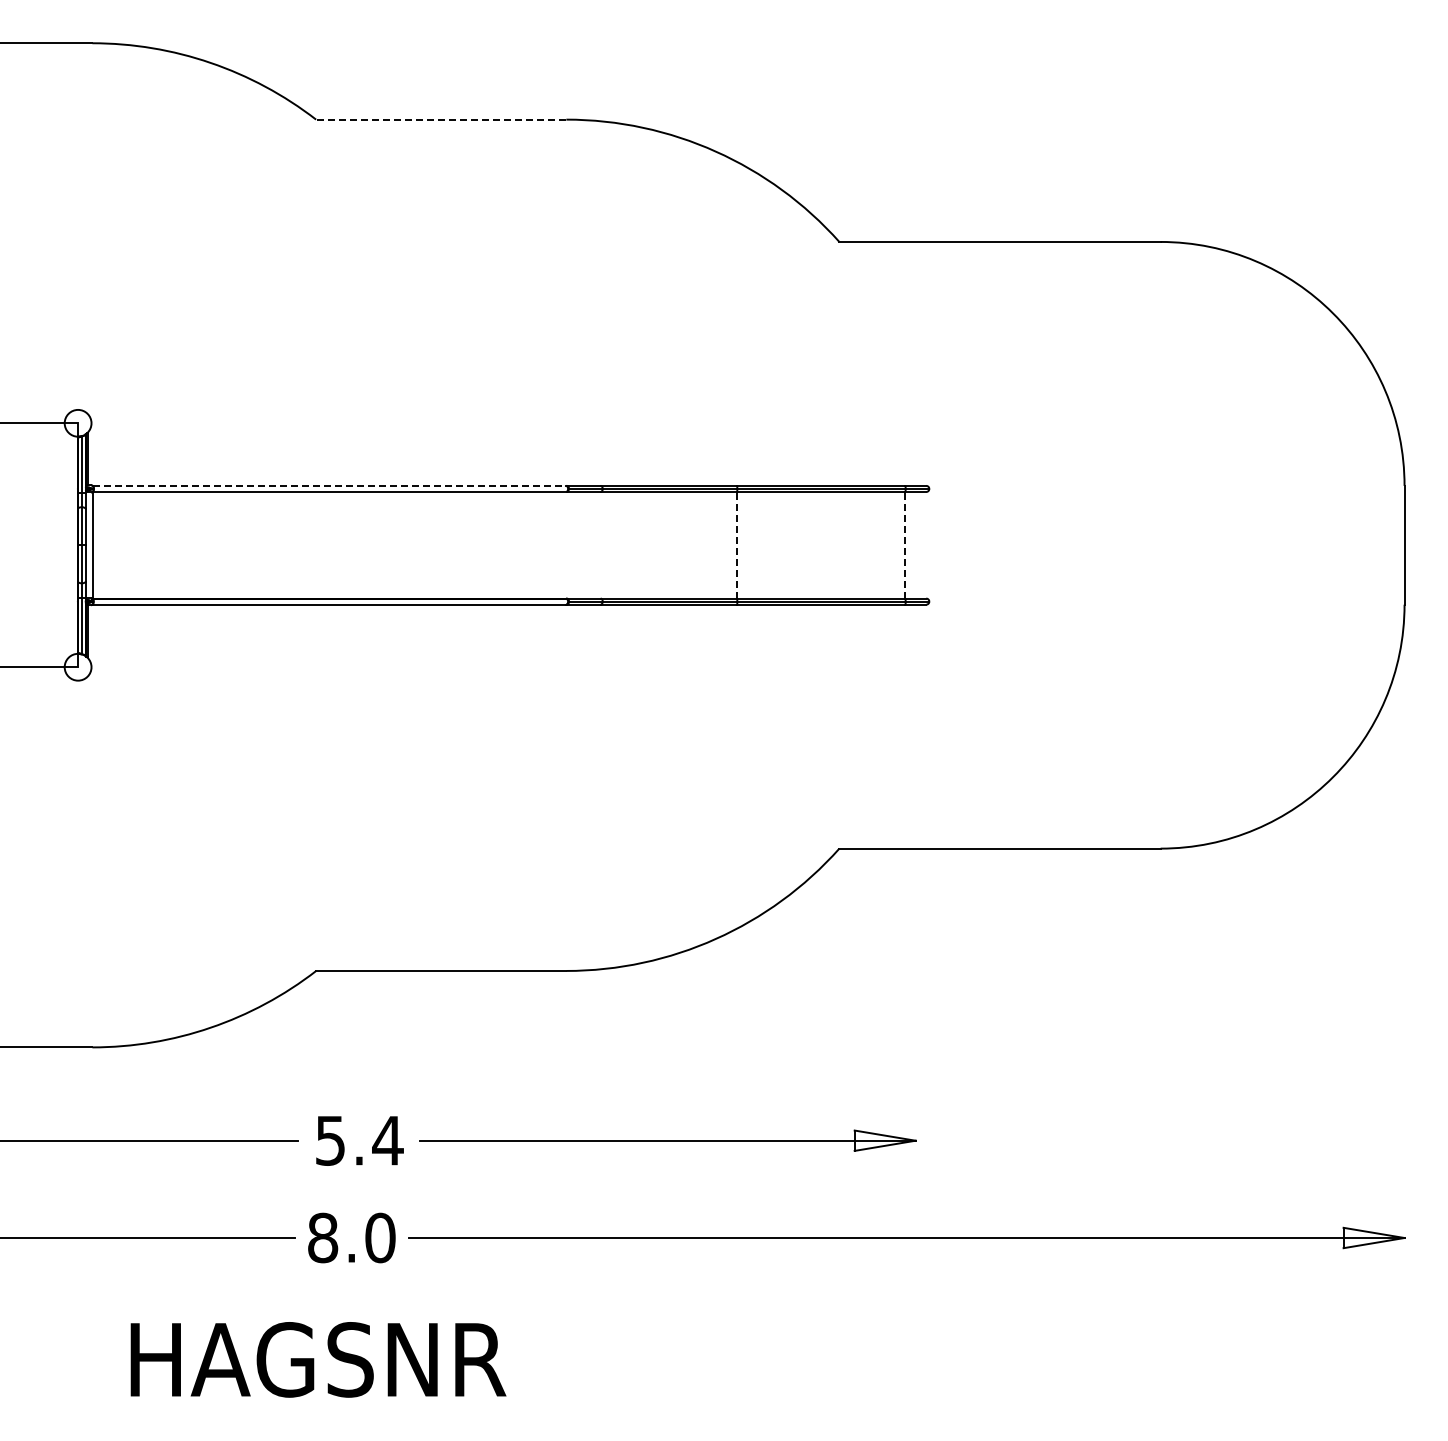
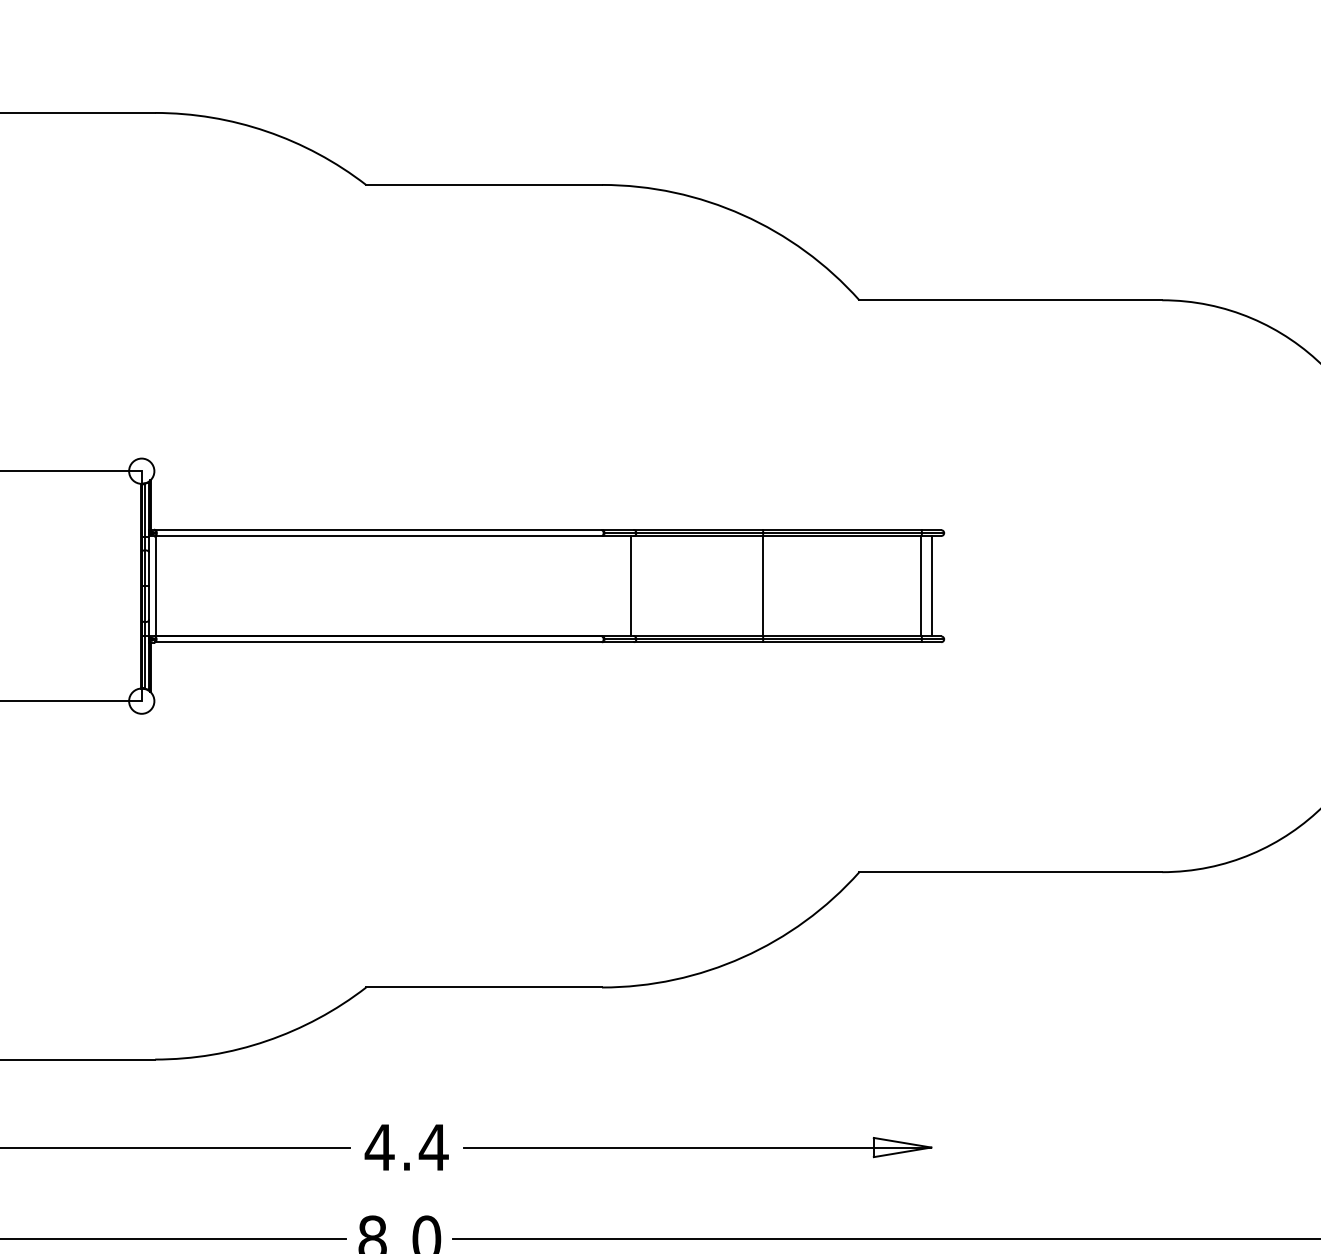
line: (440, 119) -> (483, 184), dashed -> solid
line: (329, 485) -> (378, 529), dashed -> solid
line: (597, 544) -> (631, 585), added
line: (737, 544) -> (763, 585), dashed -> solid
line: (904, 544) -> (920, 585), dashed -> solid
line: (916, 544) -> (932, 585), added
text: (330, 1140) -> (379, 1147), 5.4 -> 4.4

